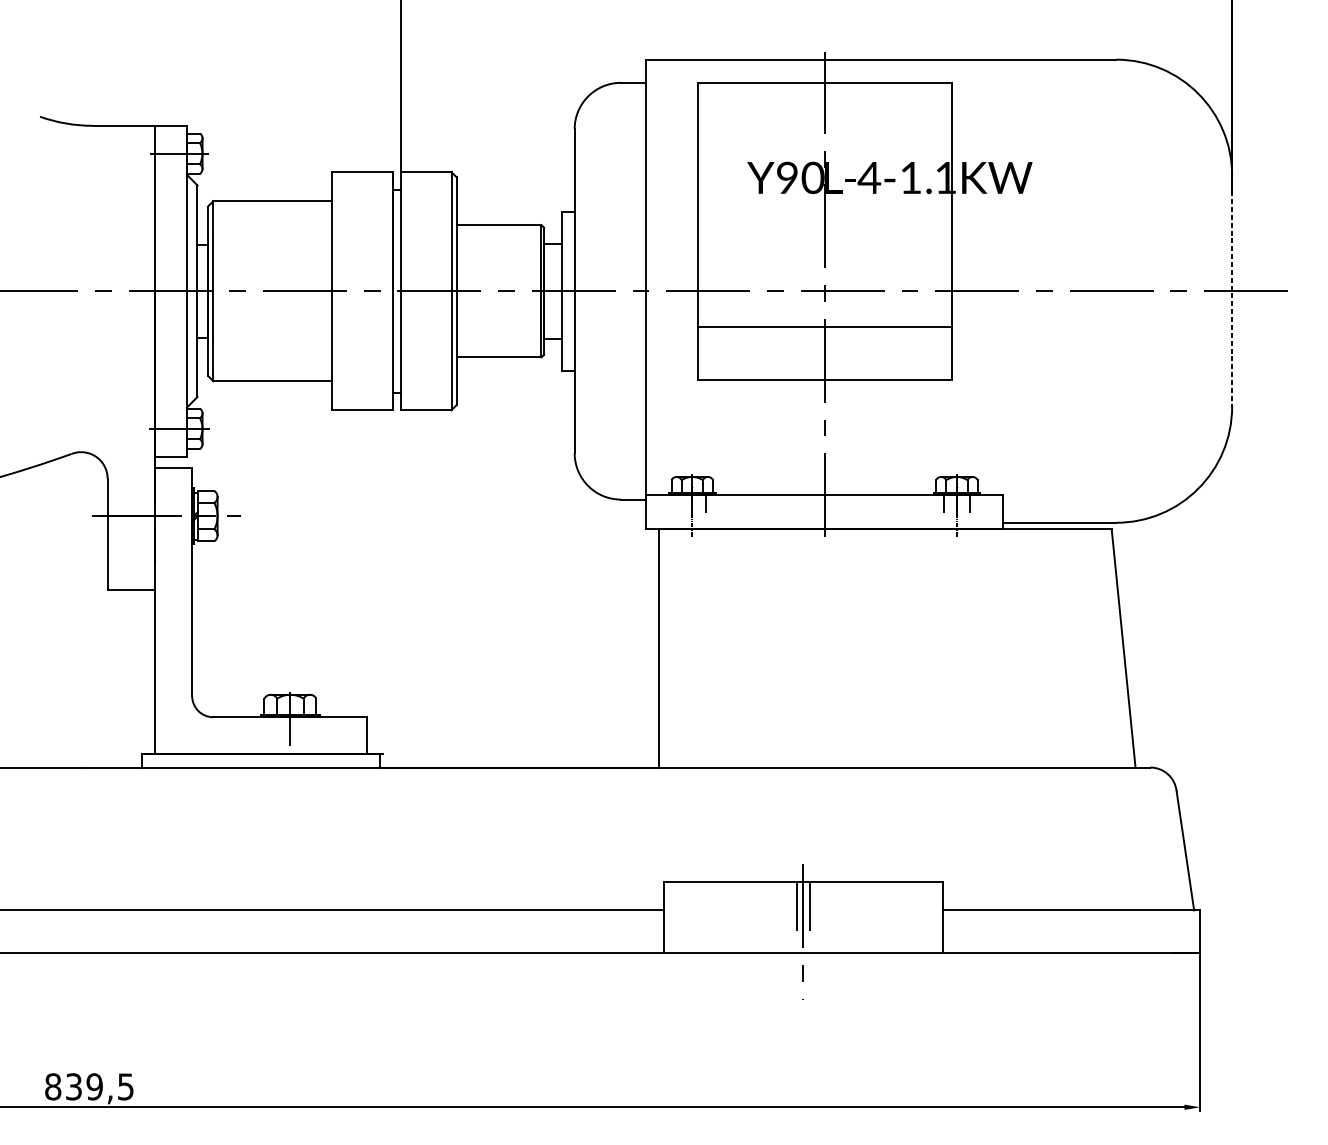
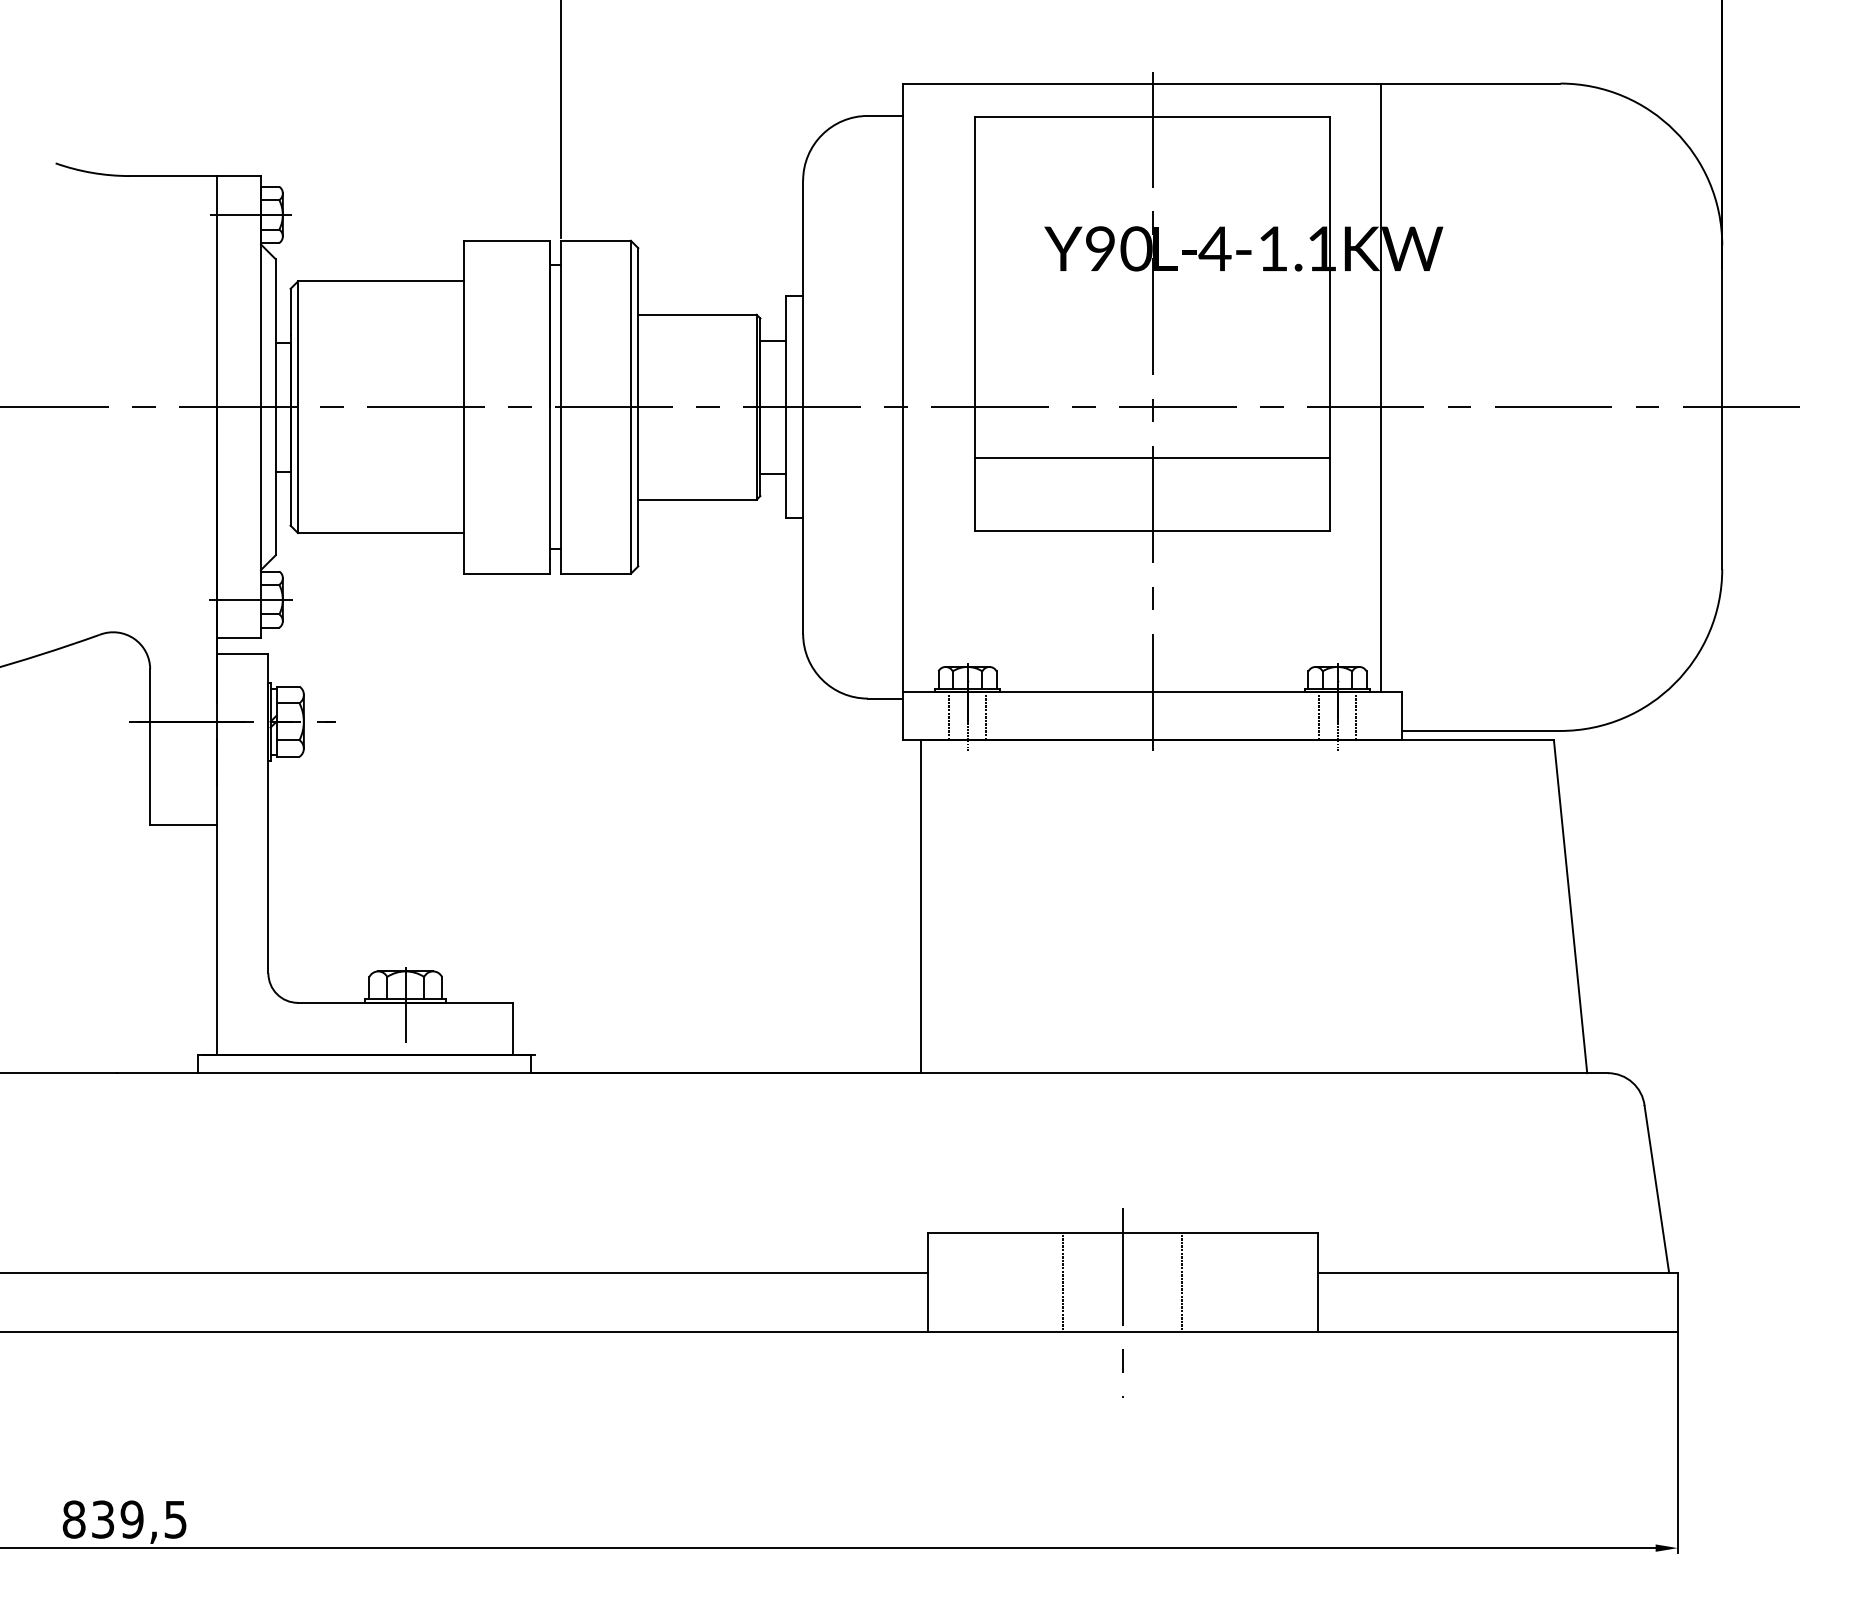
line: (987, 277) -> (1380, 387), added
line: (1232, 291) -> (1722, 407), dashed -> solid
line: (679, 512) -> (949, 716), added
line: (796, 916) -> (1063, 1281), moved
line: (810, 916) -> (1182, 1281), moved

